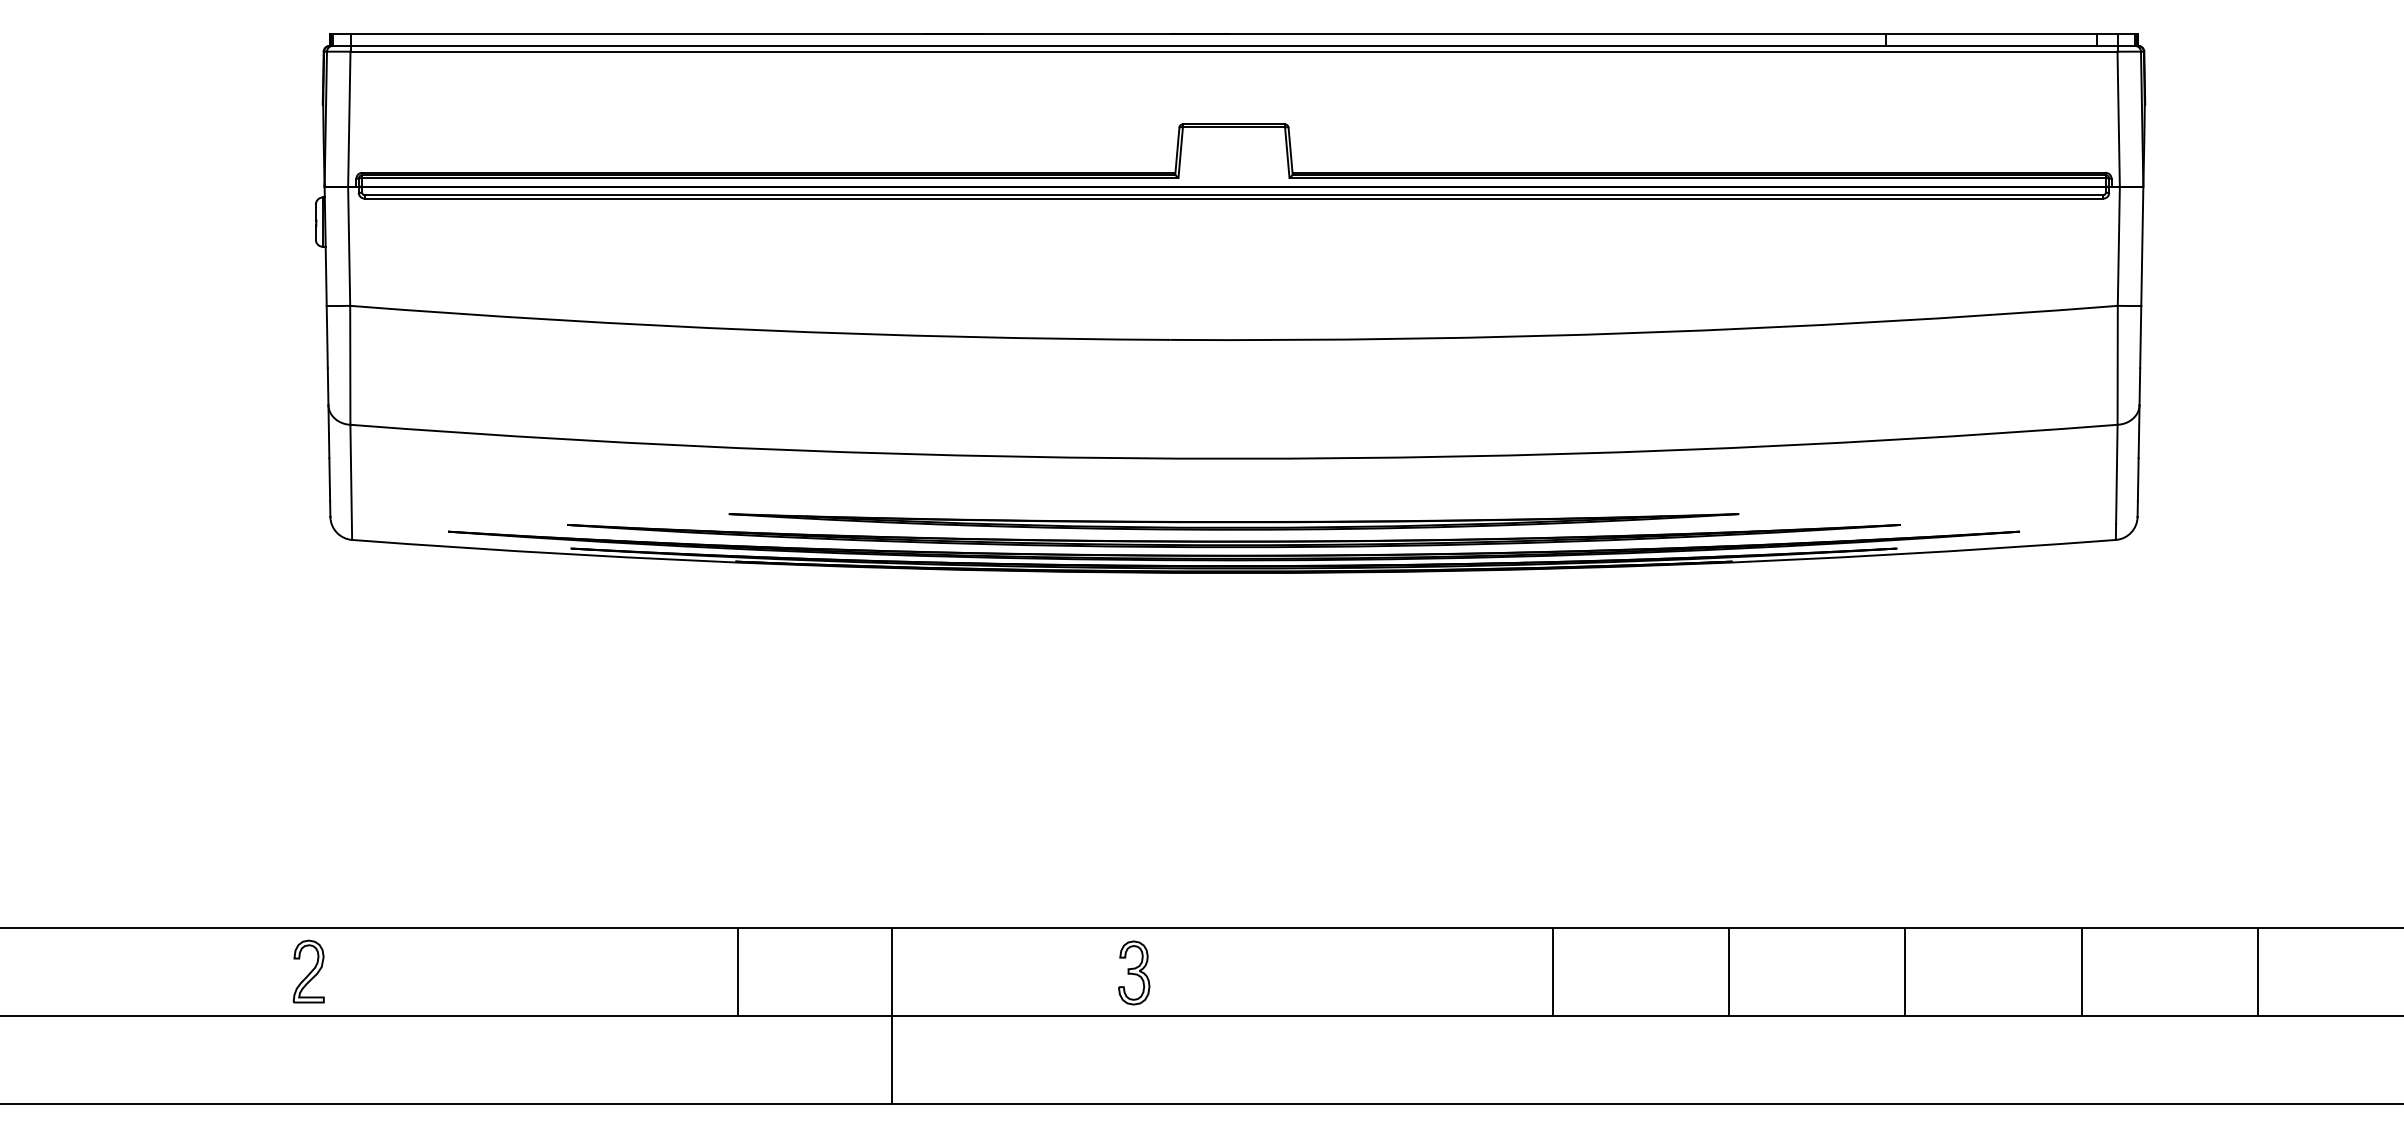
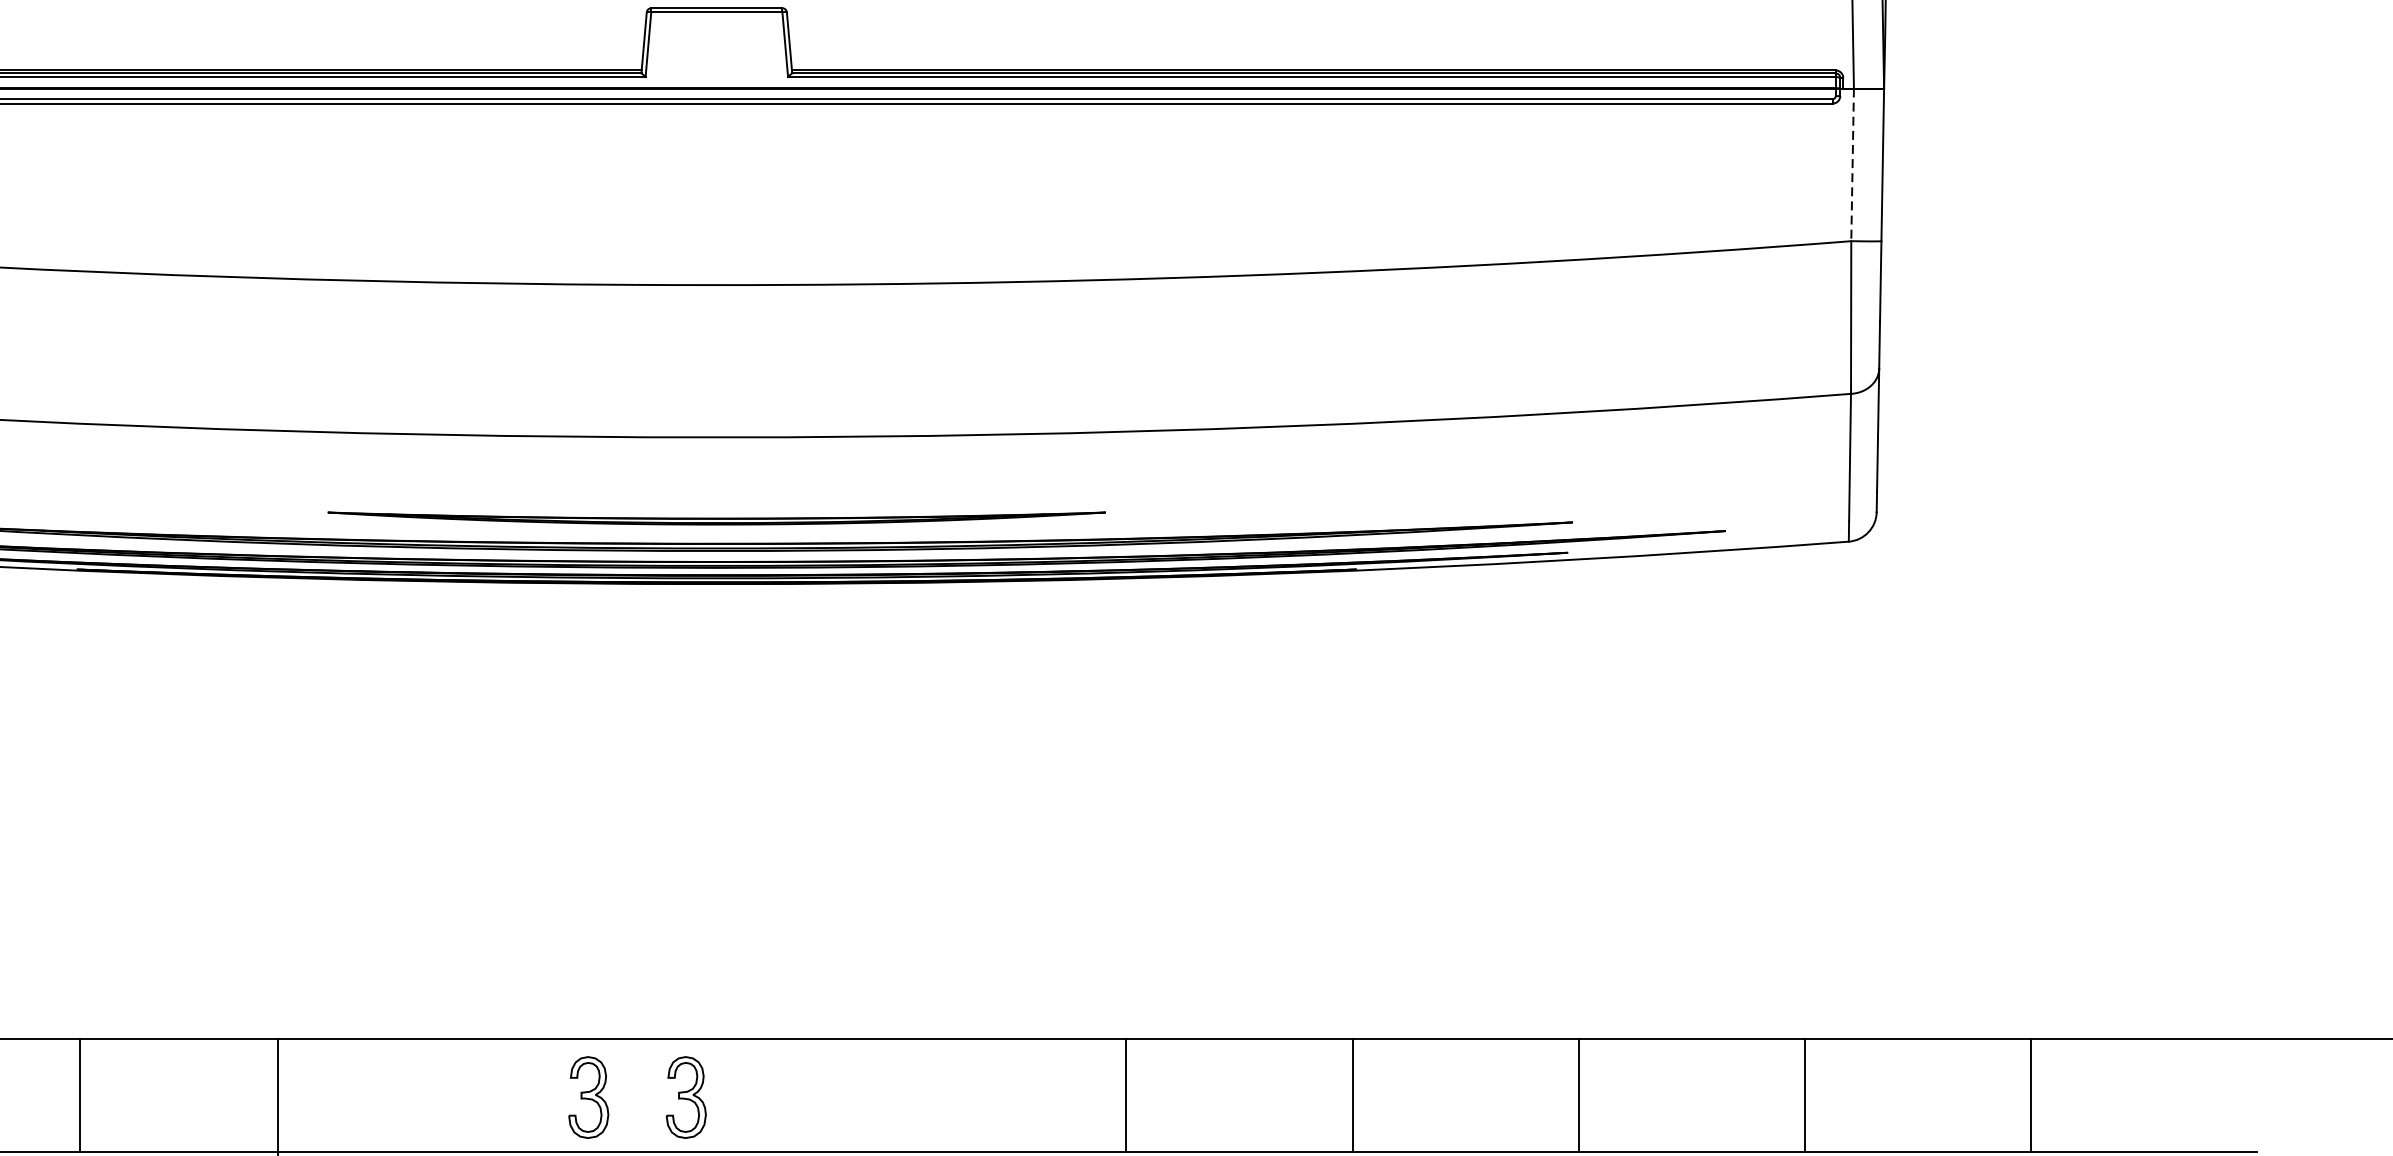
line: (2118, 246) -> (1852, 165), solid -> dashed
part: (1233, 521) -> (716, 517), size x0.6
part: (1210, 972) -> (686, 1096), added

